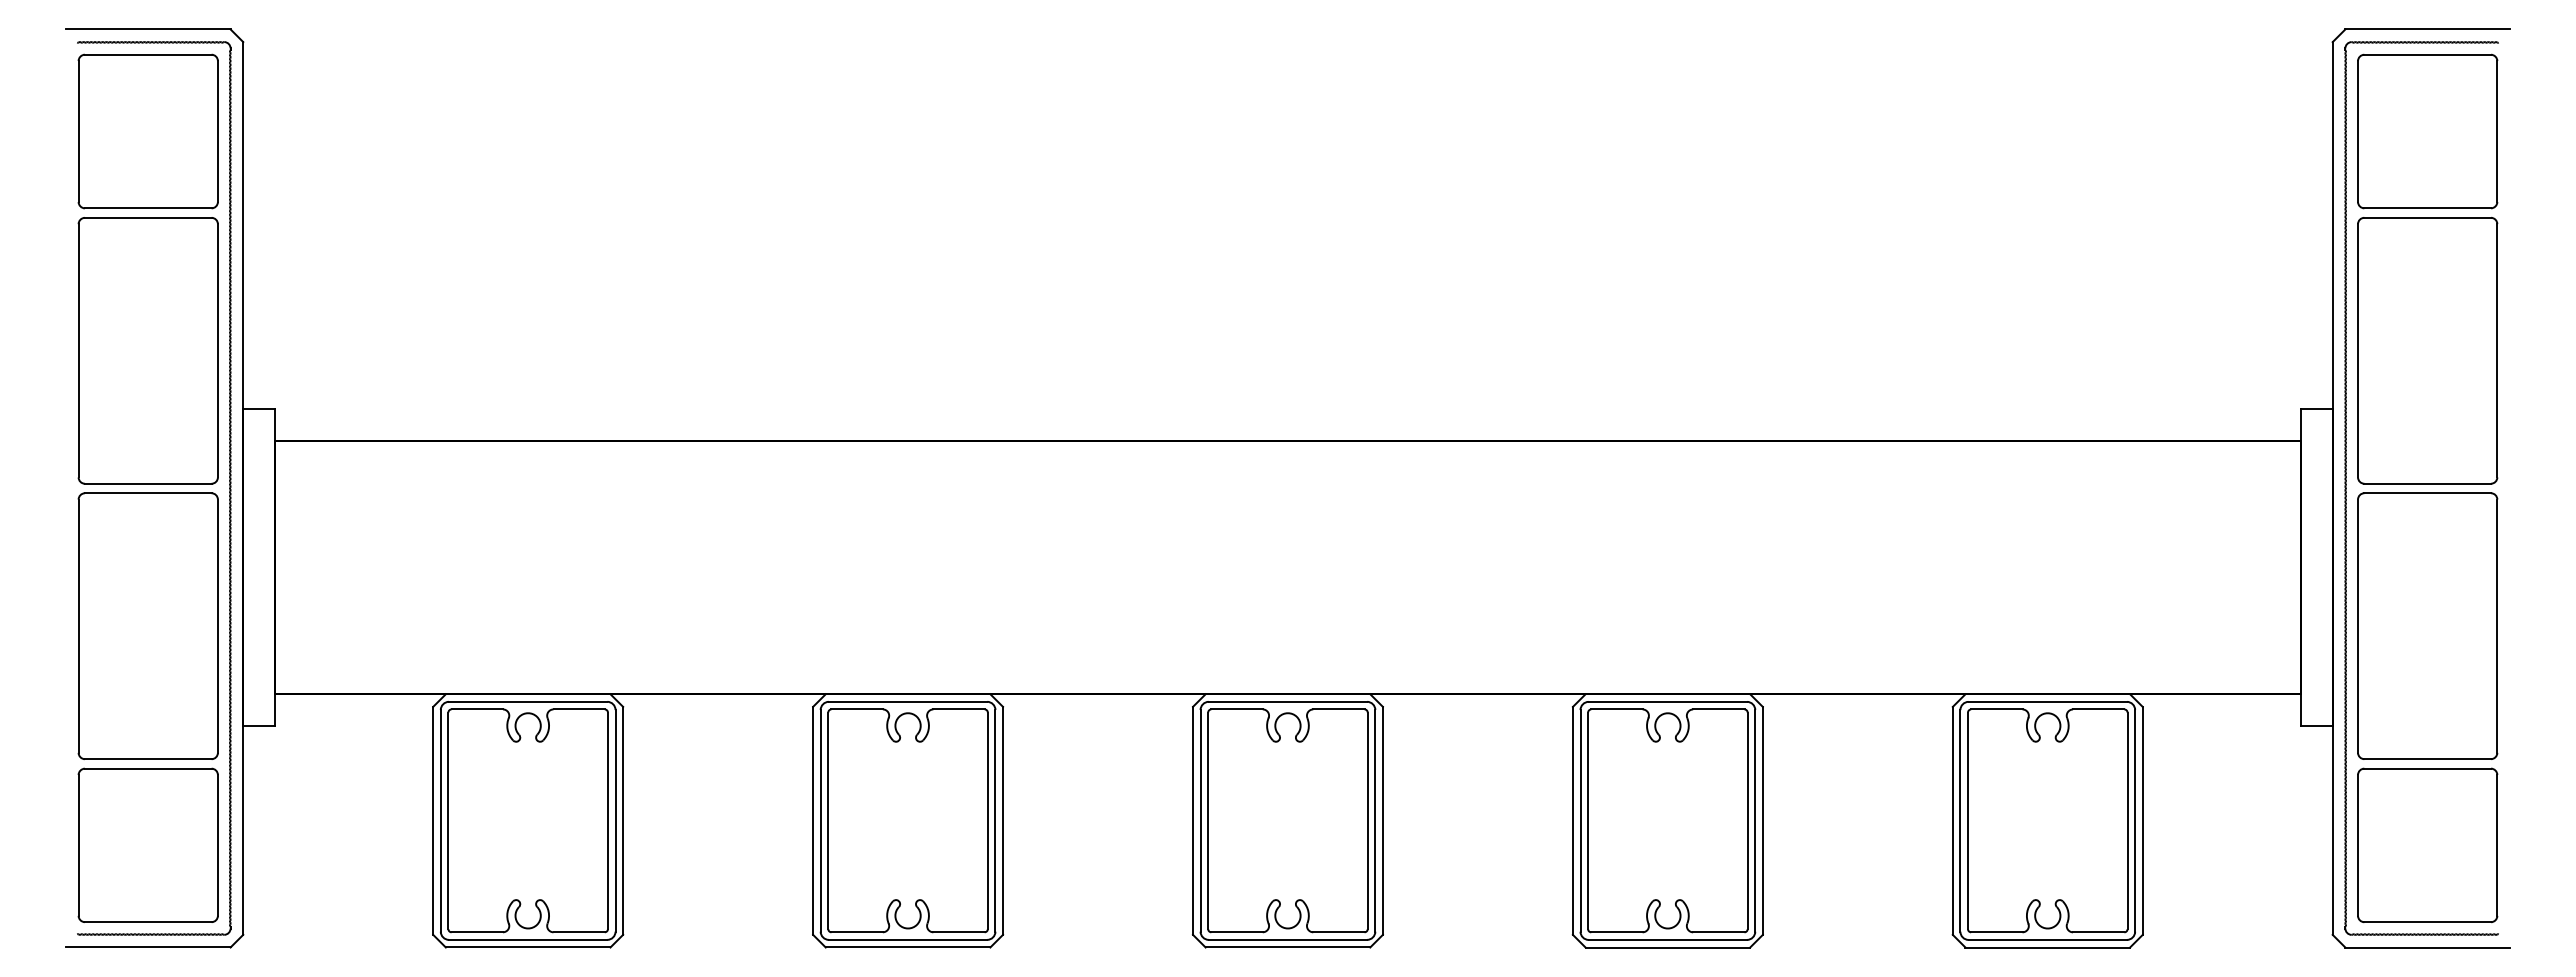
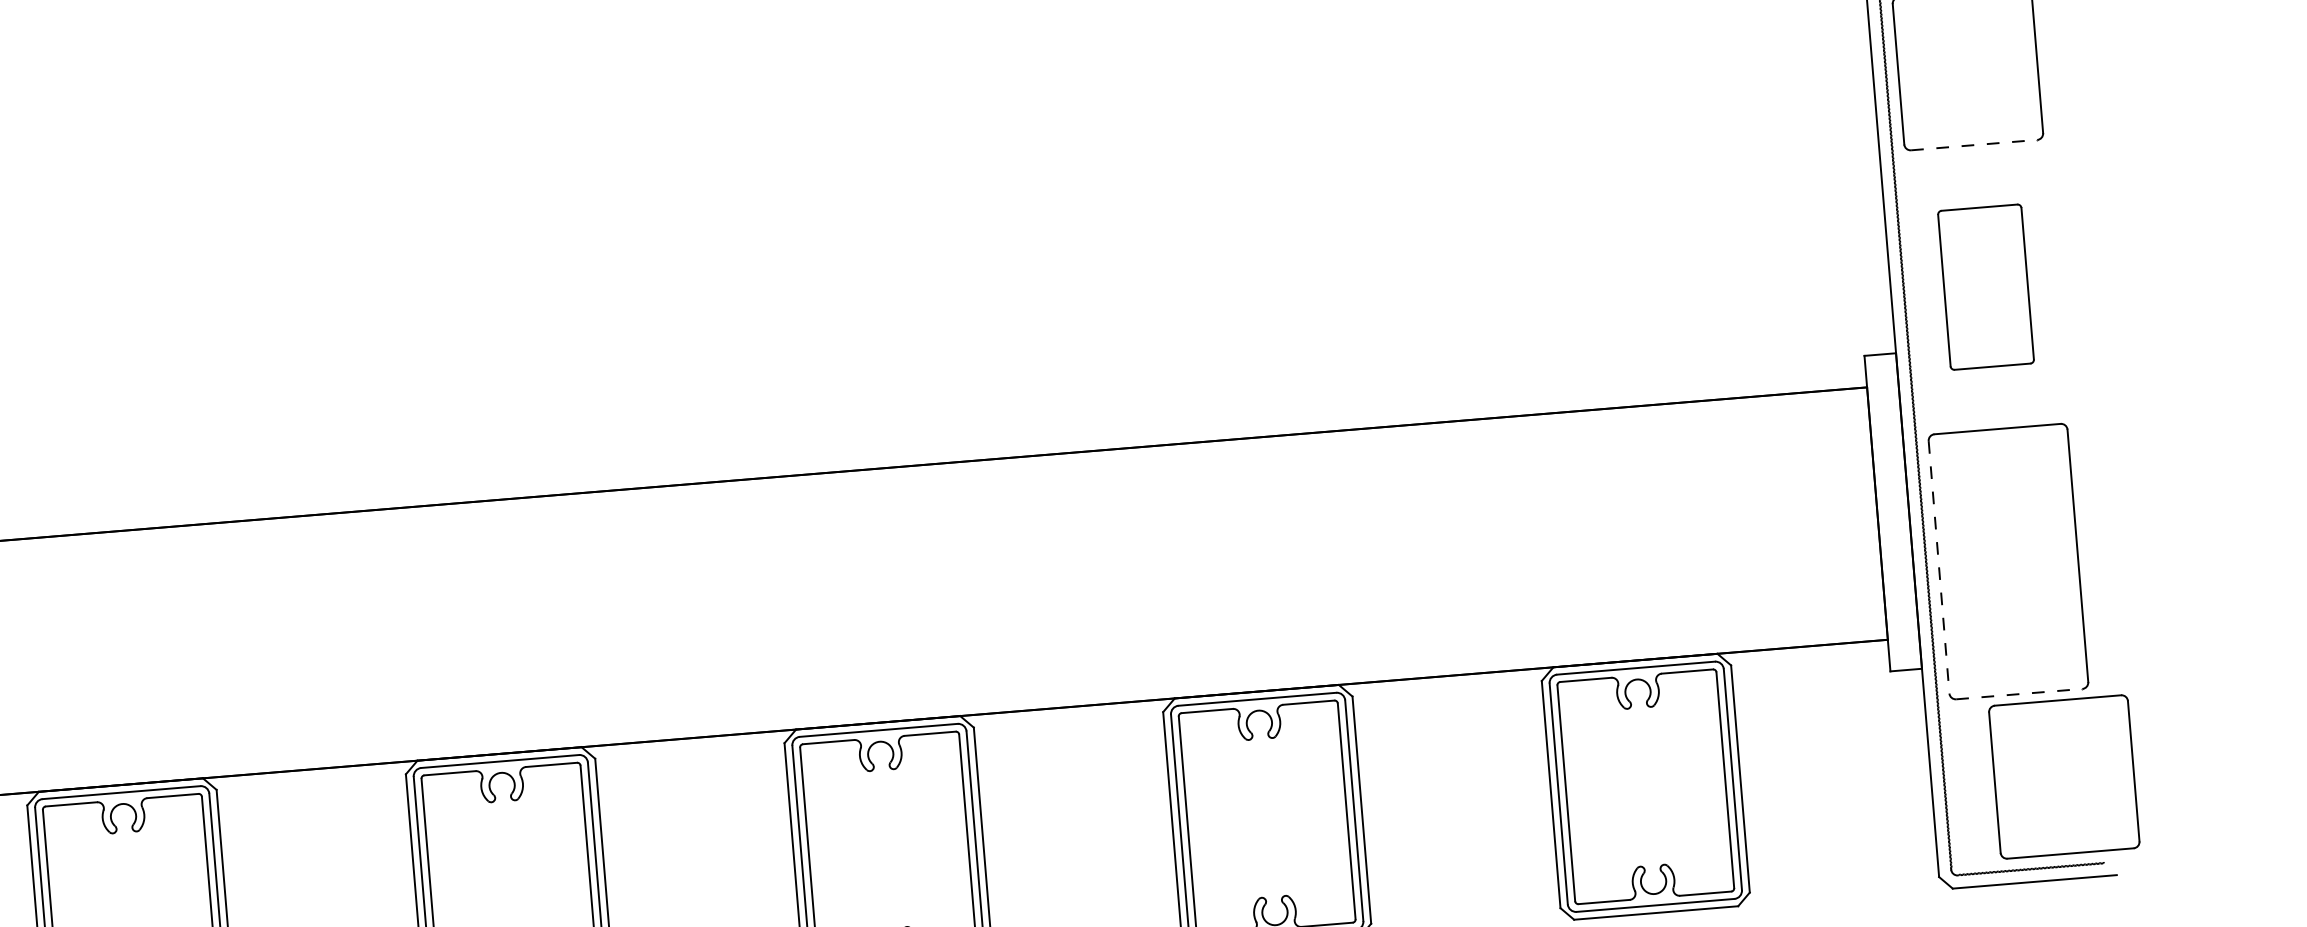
line: (2428, 208) -> (1975, 145), solid -> dashed
part: (2427, 350) -> (1985, 286), size x0.6
line: (2358, 626) -> (1939, 567), solid -> dashed
line: (2428, 759) -> (2020, 694), solid -> dashed
part: (2427, 845) -> (2064, 777), moved

